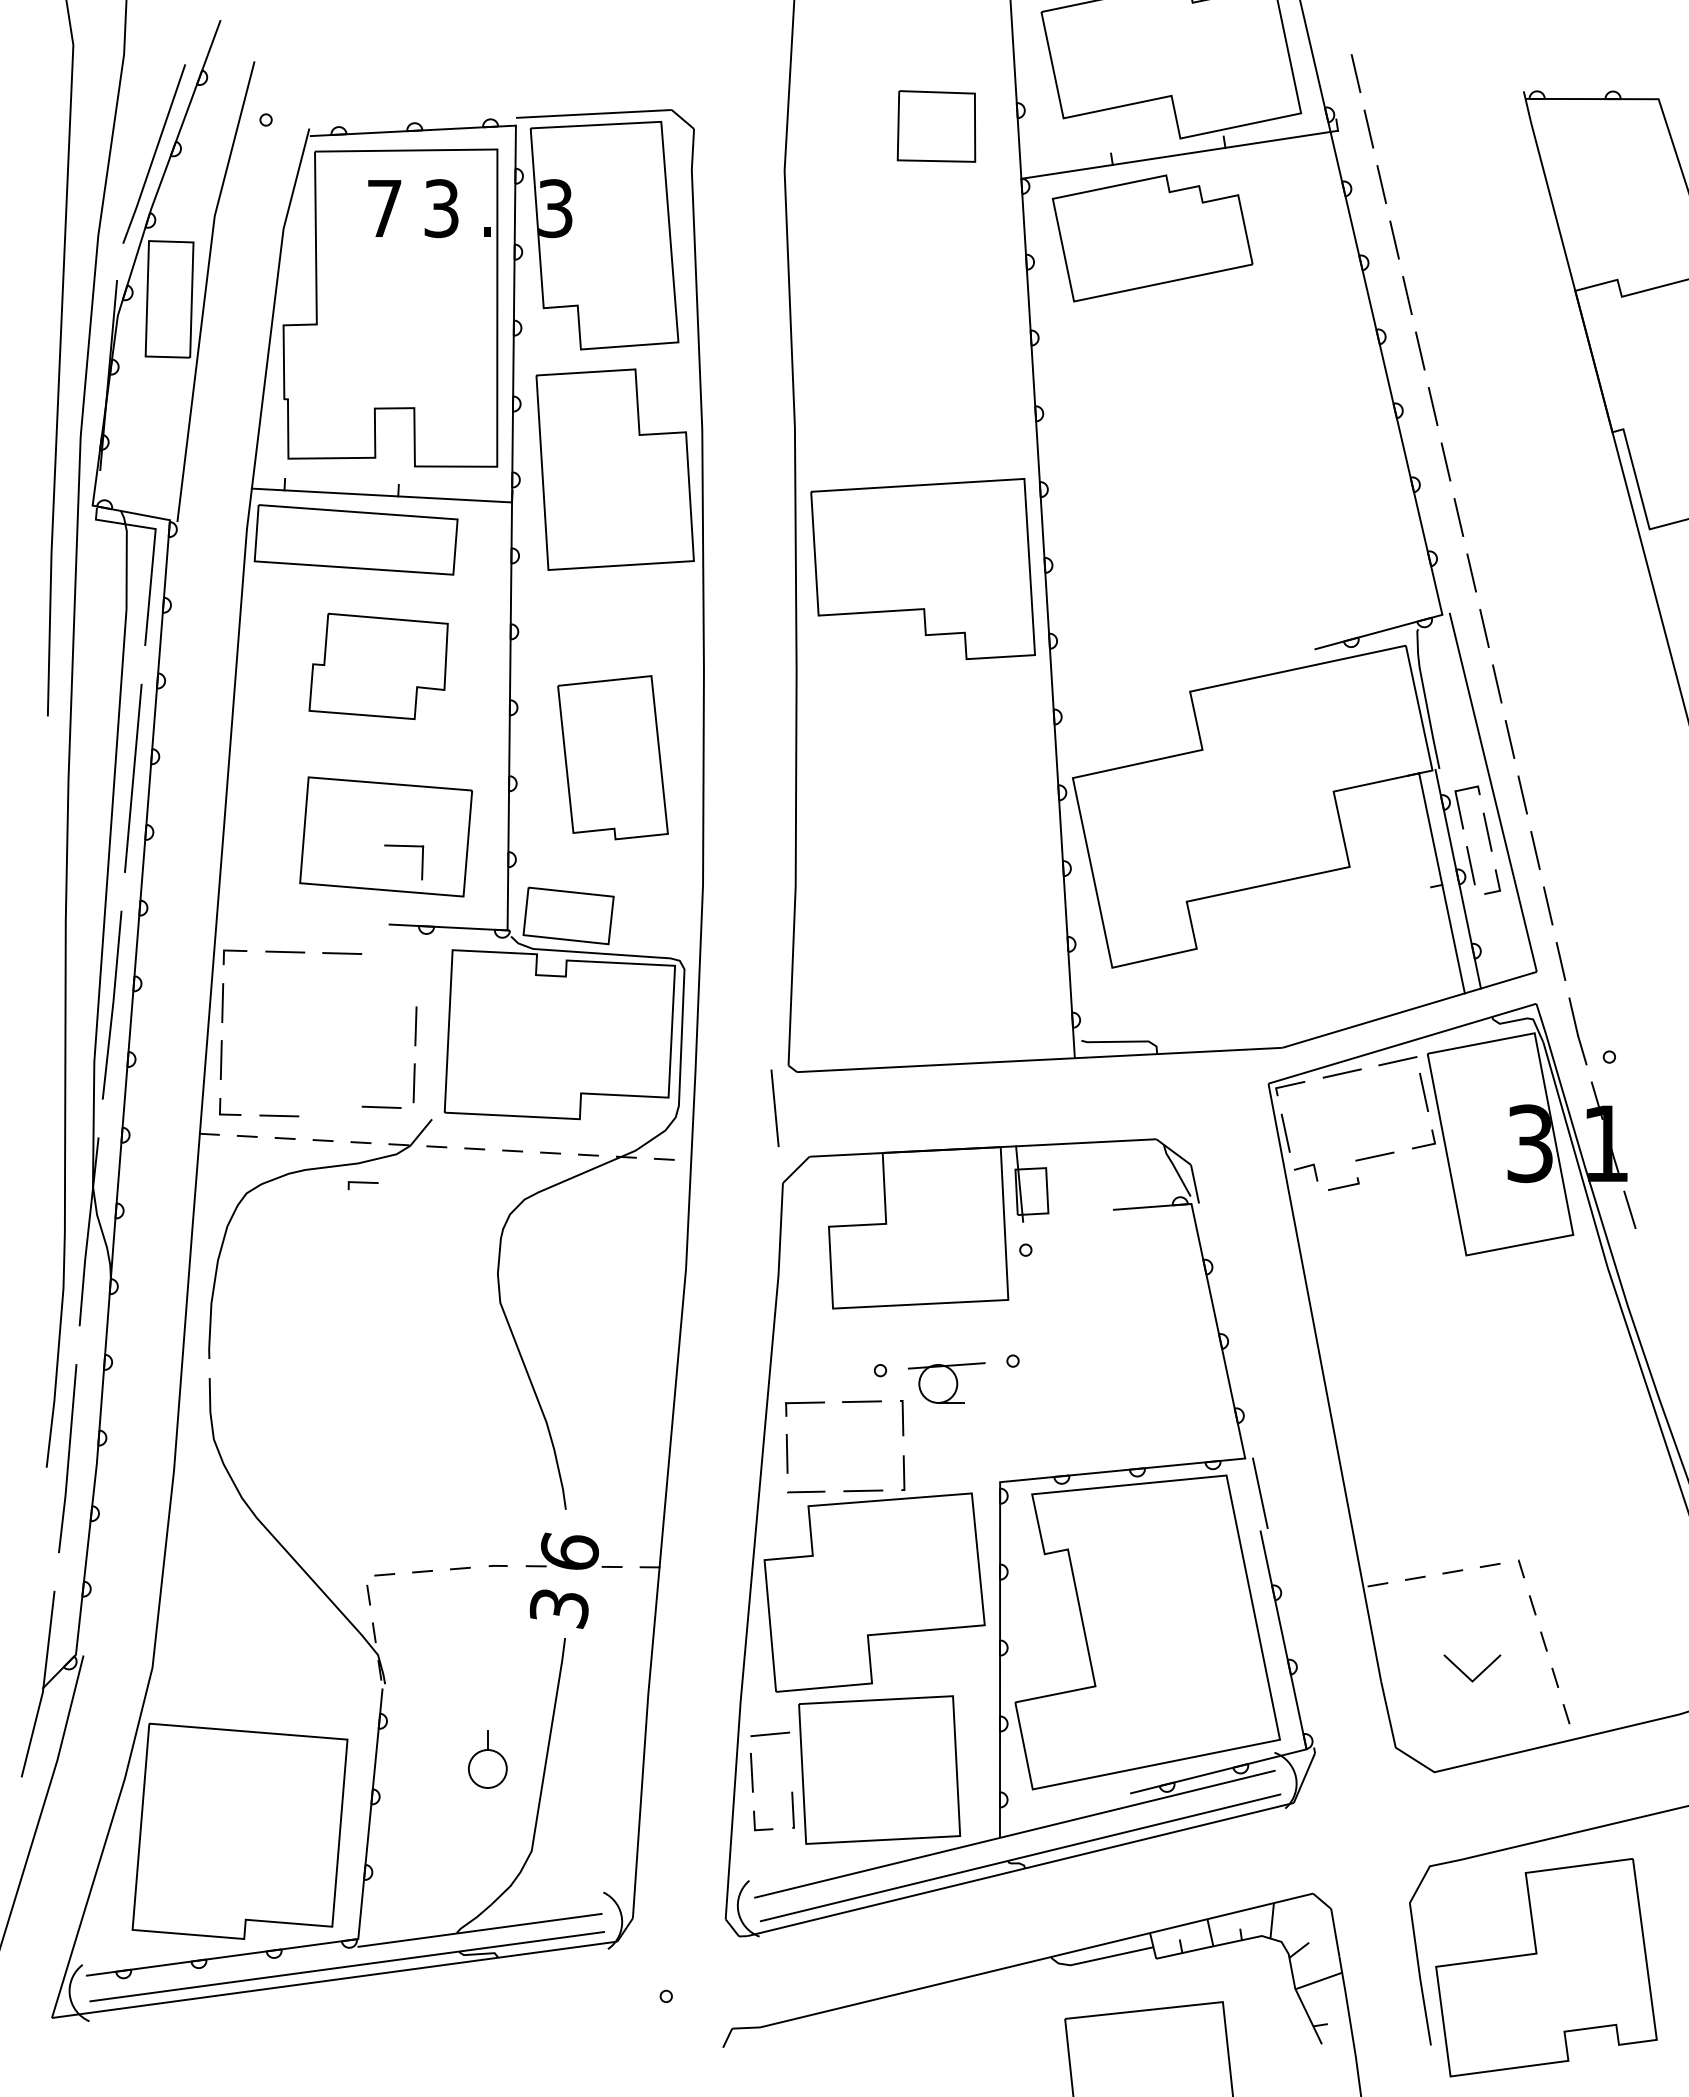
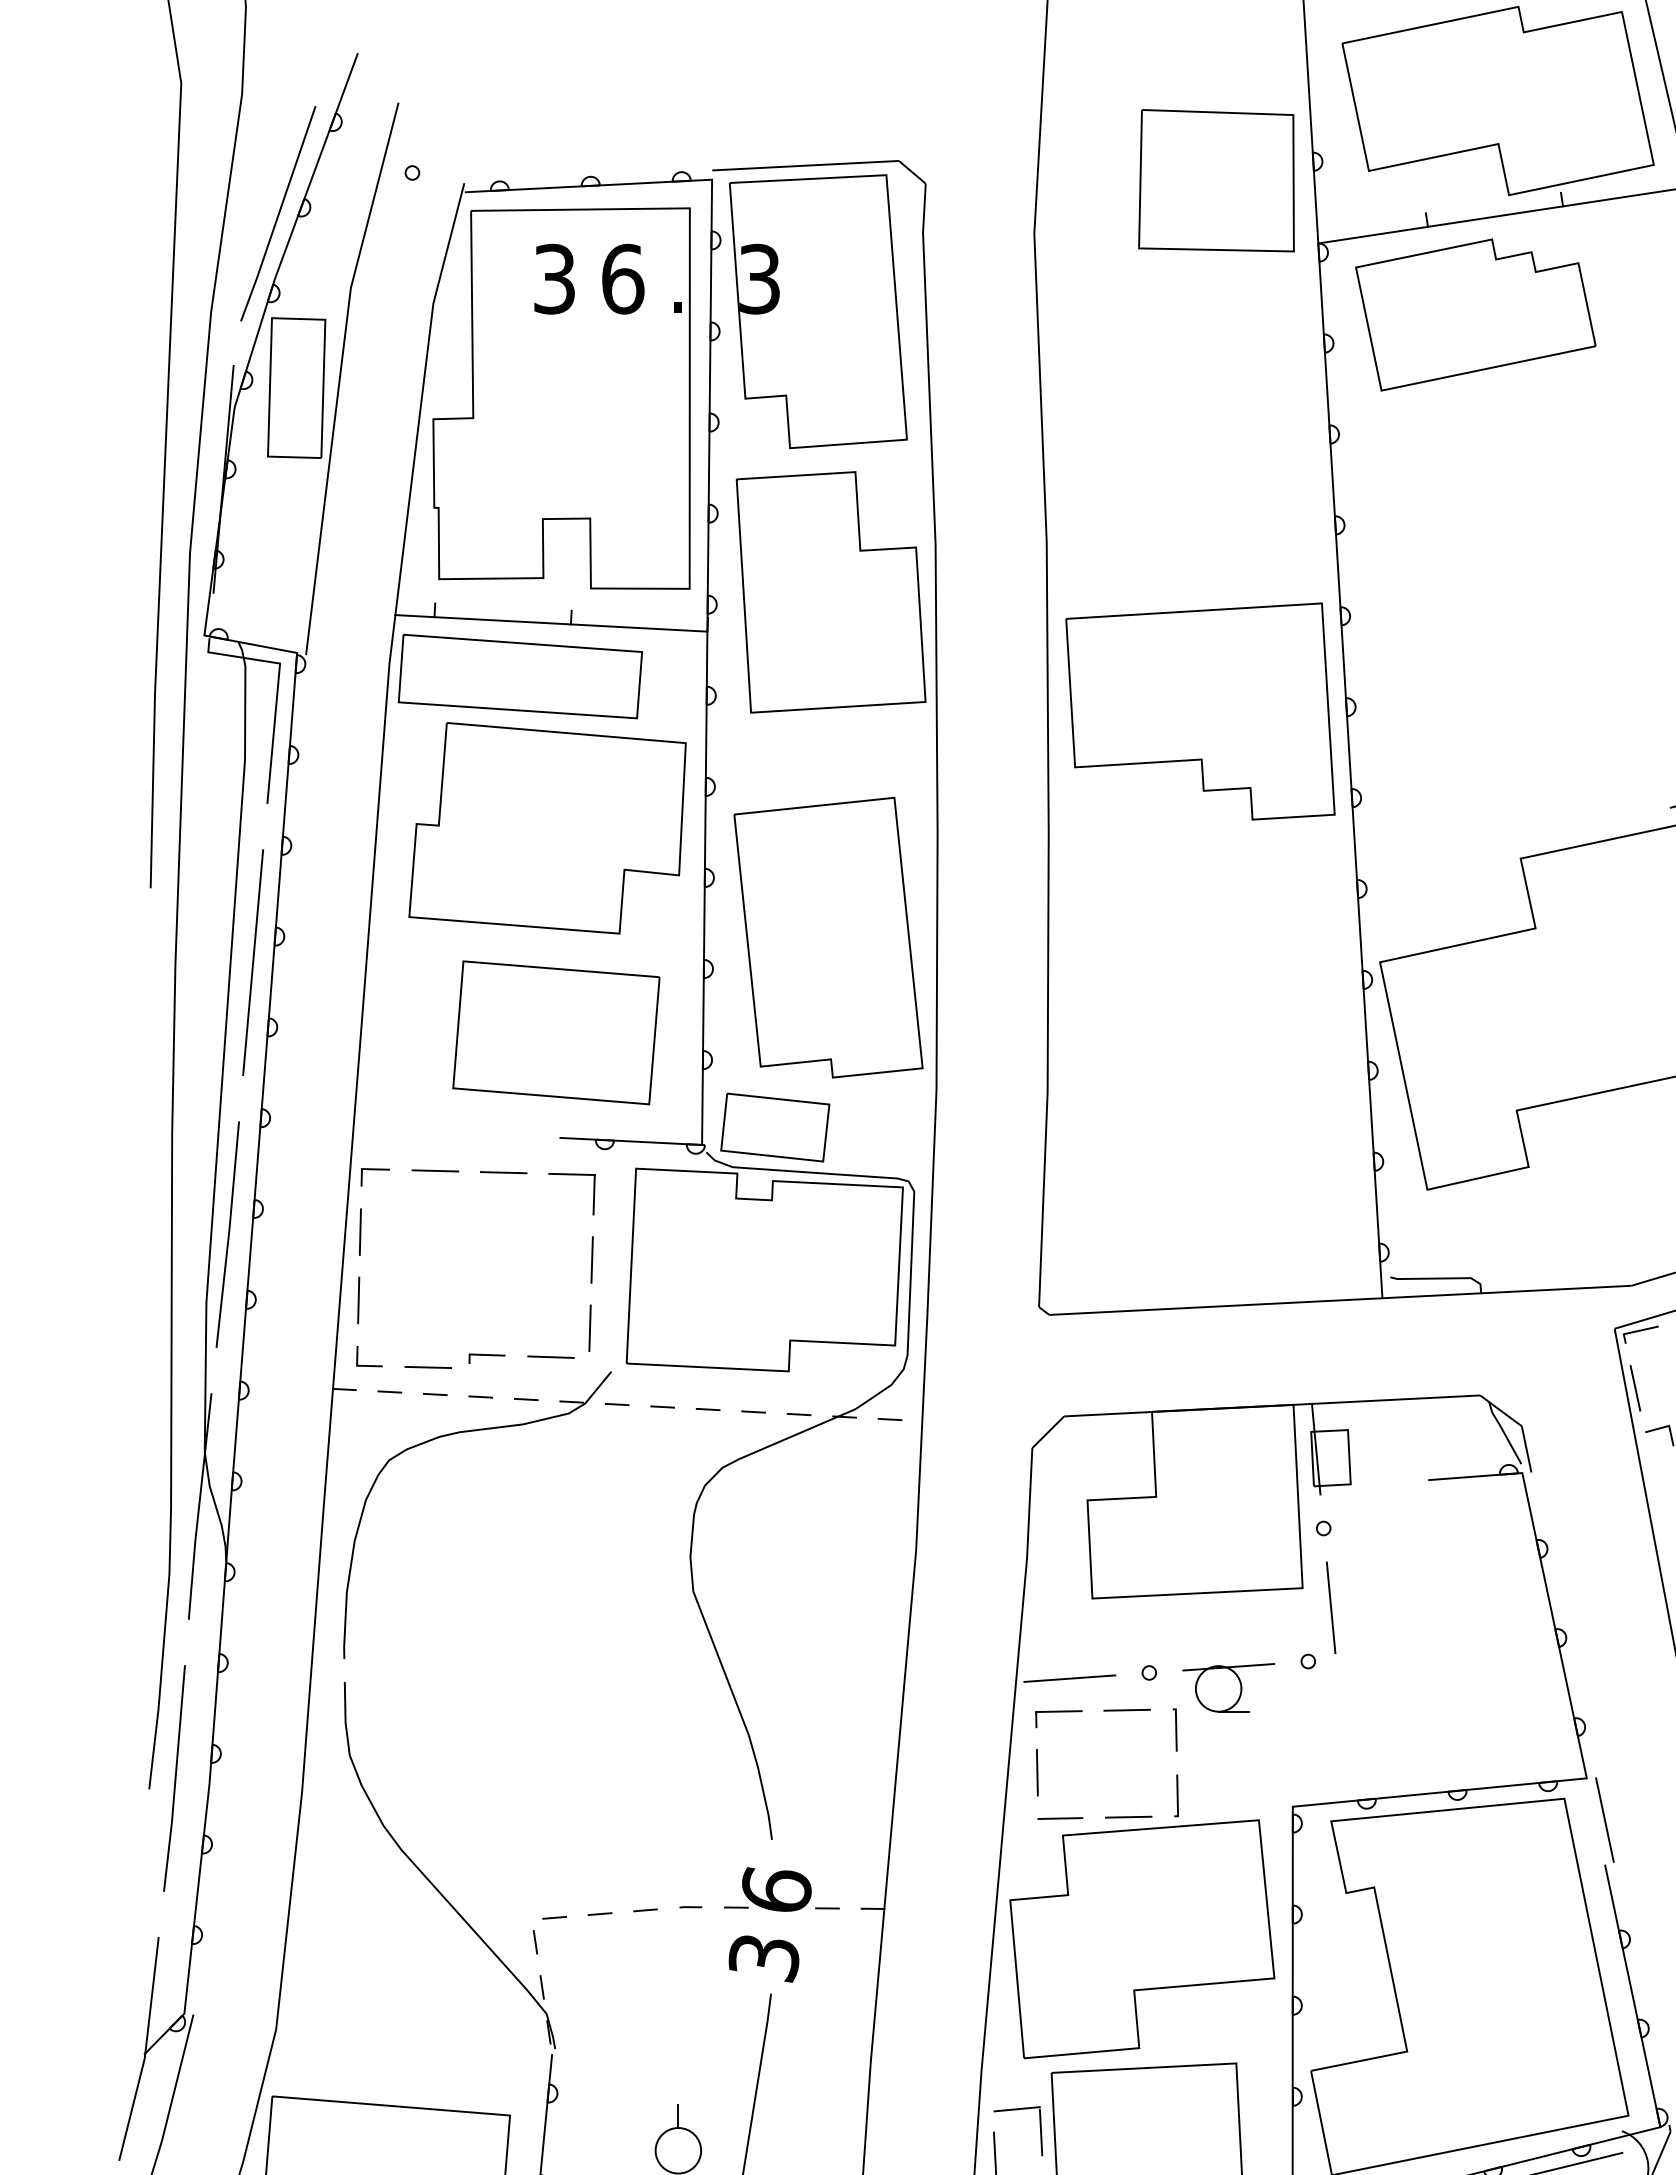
part: (936, 126) -> (1216, 180), size x1.67
text: (384, 208) -> (554, 279), 7 -> 3
text: (441, 208) -> (622, 279), 3 -> 6
part: (378, 666) -> (547, 828), size x1.67
part: (612, 757) -> (827, 937), size x1.43
part: (404, 846) -> (572, 1175), moved
line: (774, 1108) -> (1330, 1608), moved
line: (362, 1183) -> (486, 1356), moved
line: (814, 1375) -> (1070, 1678), added
line: (790, 1753) -> (1041, 2132), added

